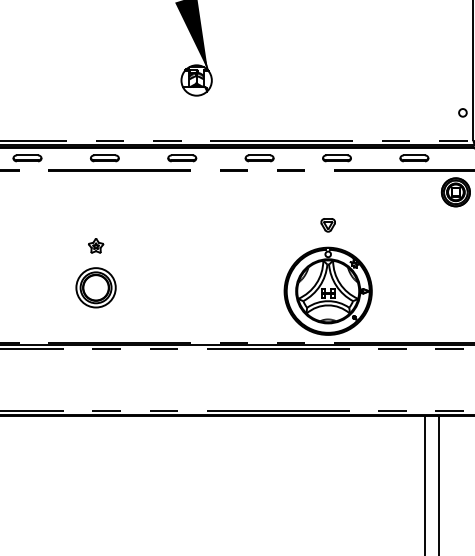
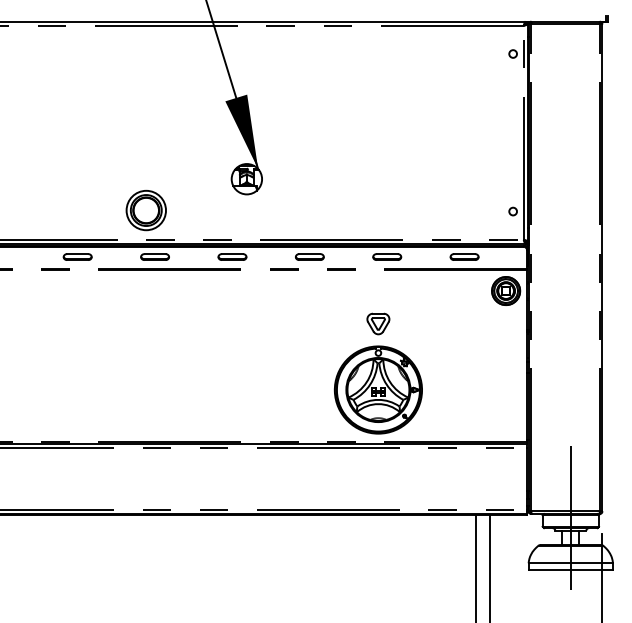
part: (328, 224) -> (378, 323), size x1.6
part: (96, 245) -> (146, 344), removed
part: (95, 287) -> (145, 210), moved

